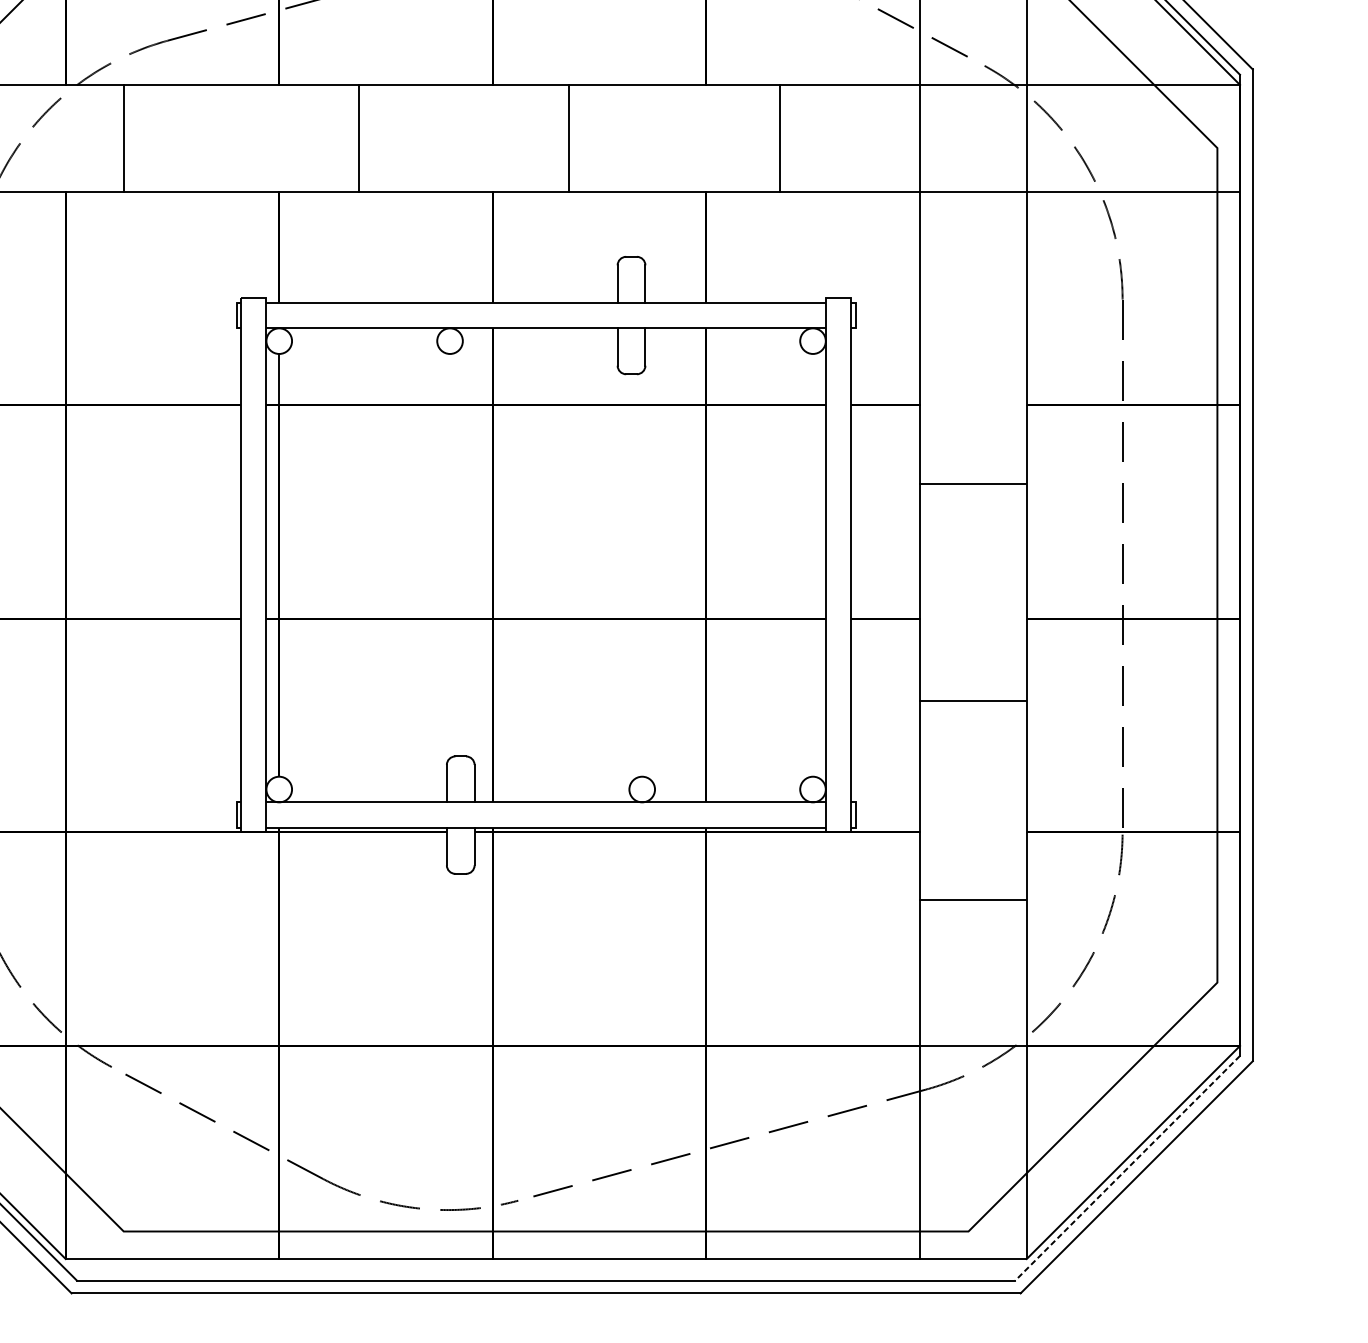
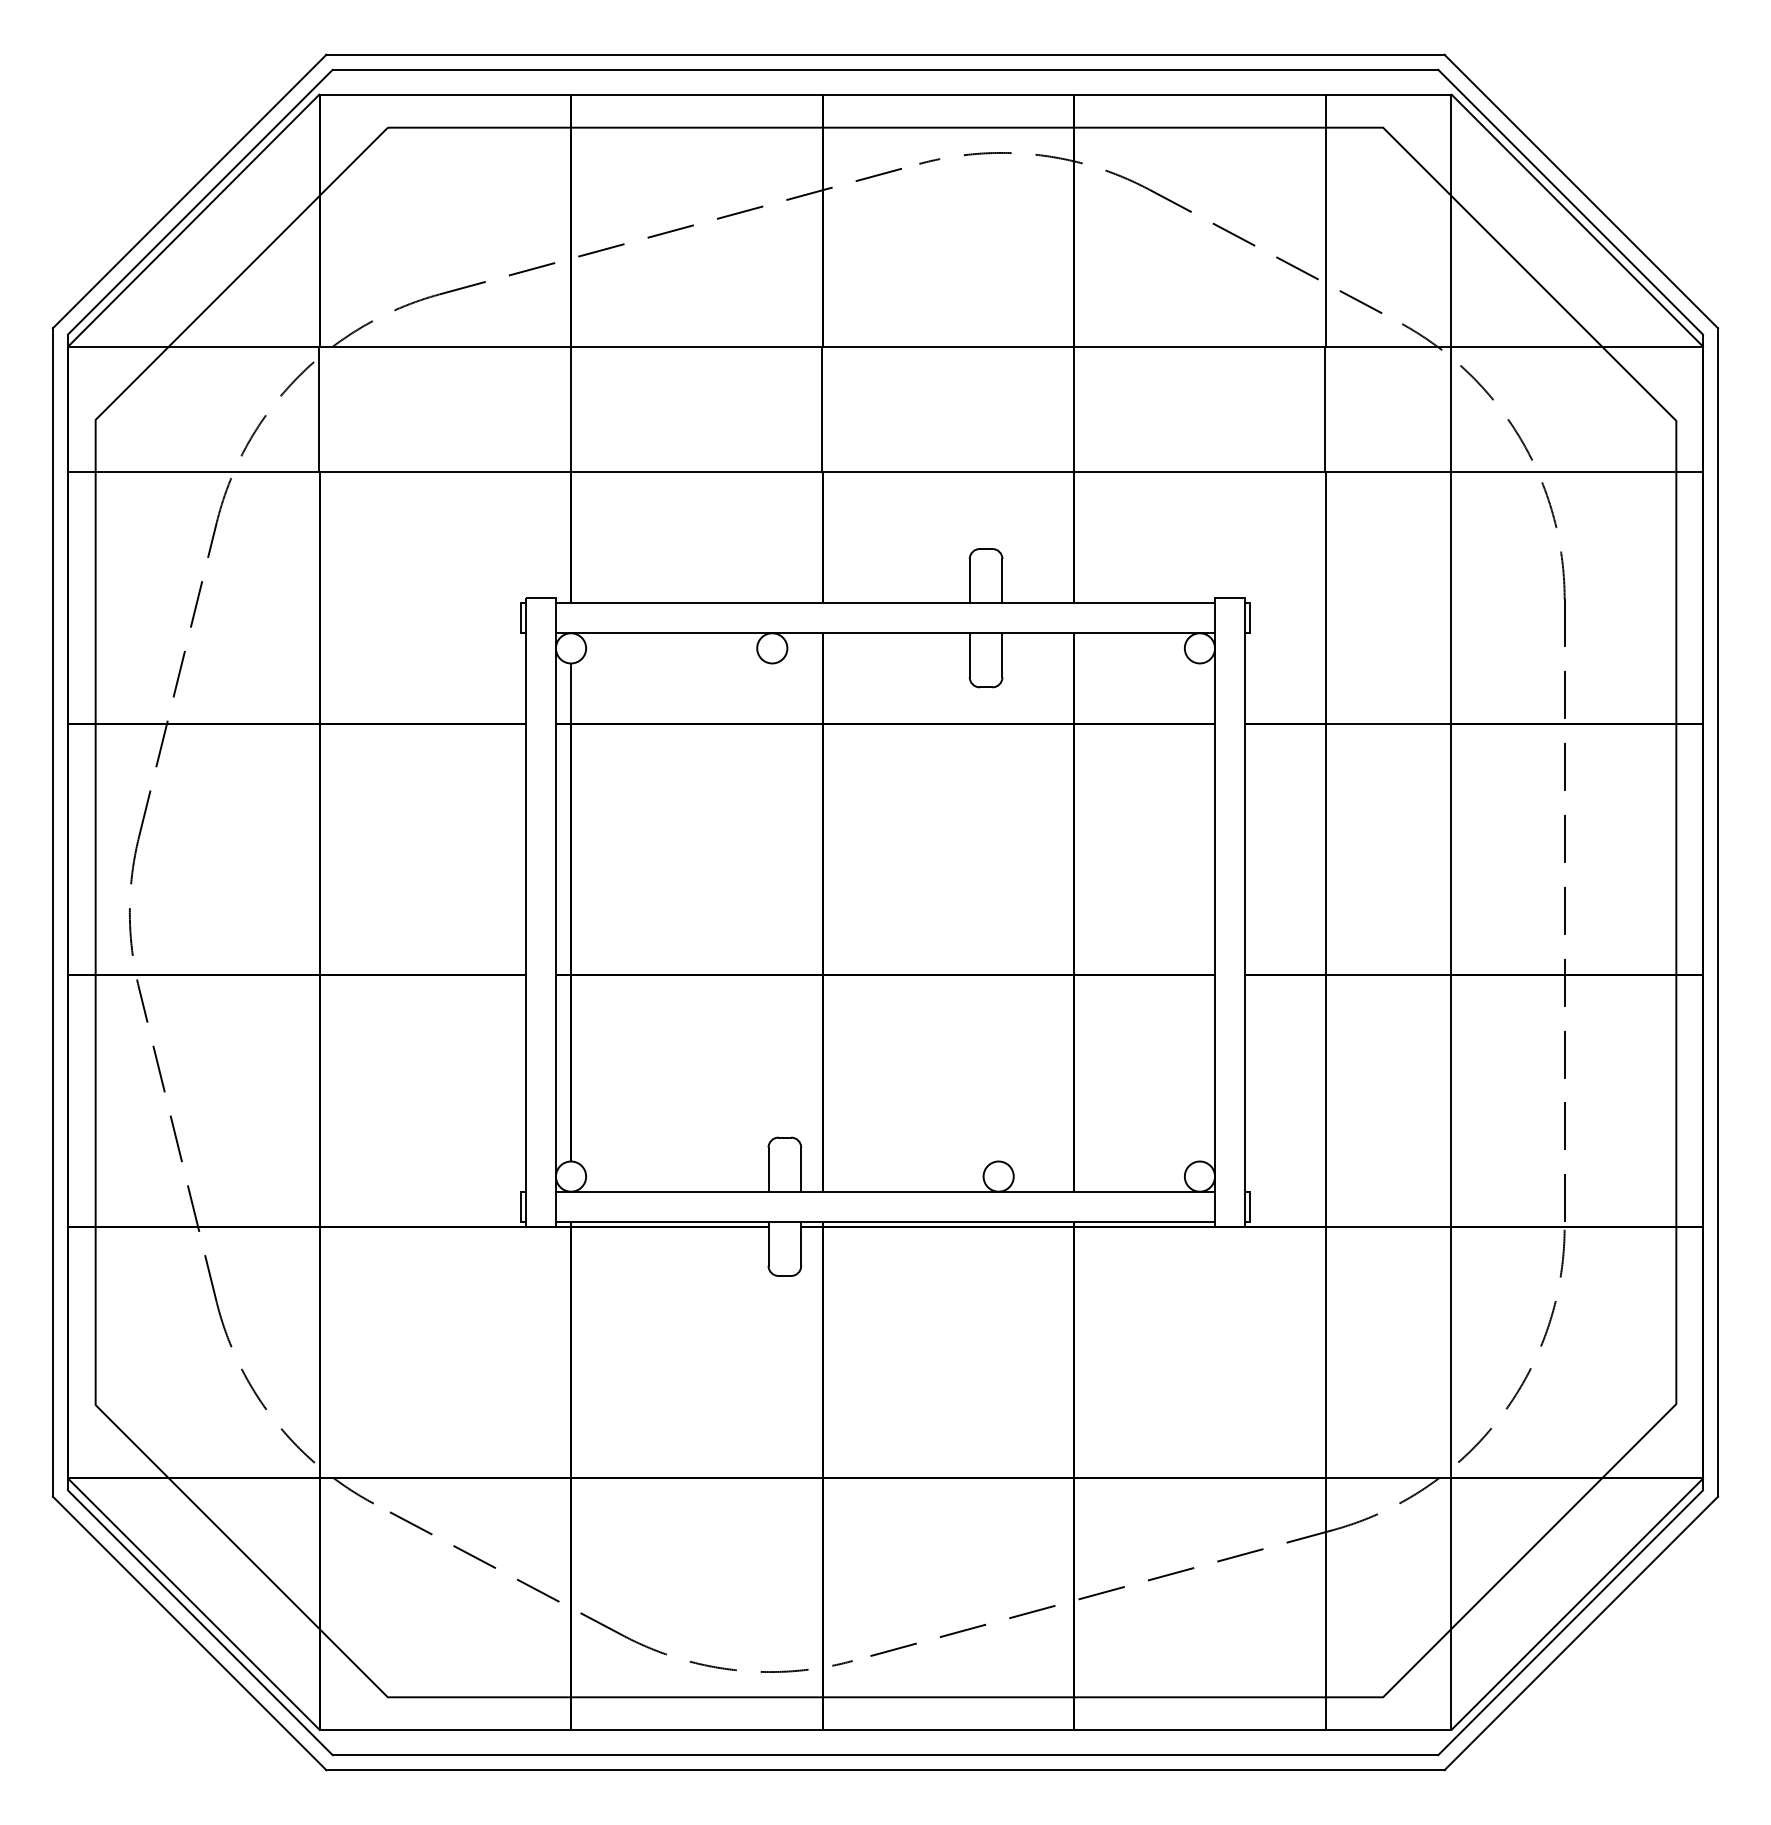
line: (124, 138) -> (319, 409), moved
line: (358, 138) -> (570, 409), moved
line: (569, 138) -> (822, 409), moved
line: (779, 138) -> (1073, 409), moved
line: (973, 483) -> (1388, 723), moved
line: (973, 701) -> (1388, 975), moved
line: (973, 899) -> (1388, 1226), moved
line: (1127, 1168) -> (1570, 1623), dashed -> solid

